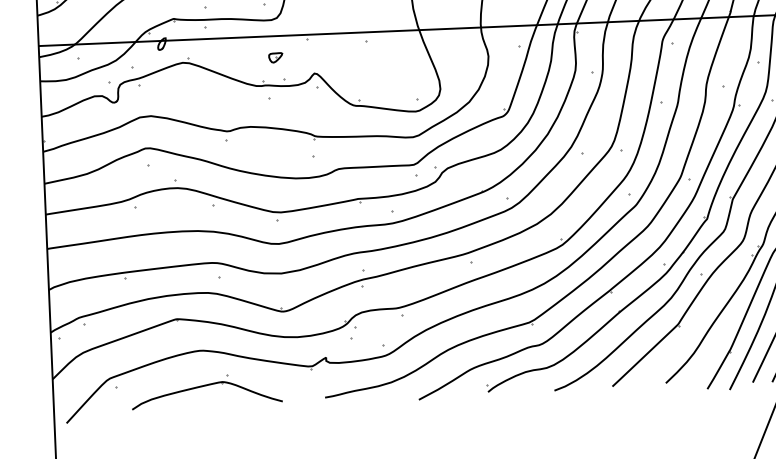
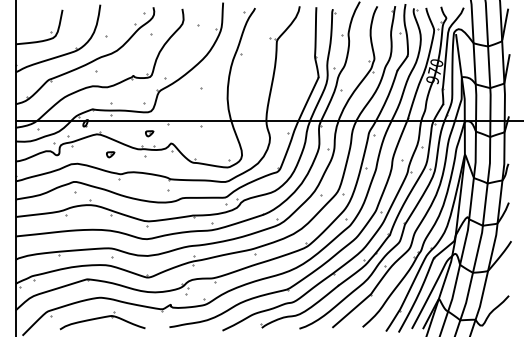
part: (208, 97) -> (110, 154), added

